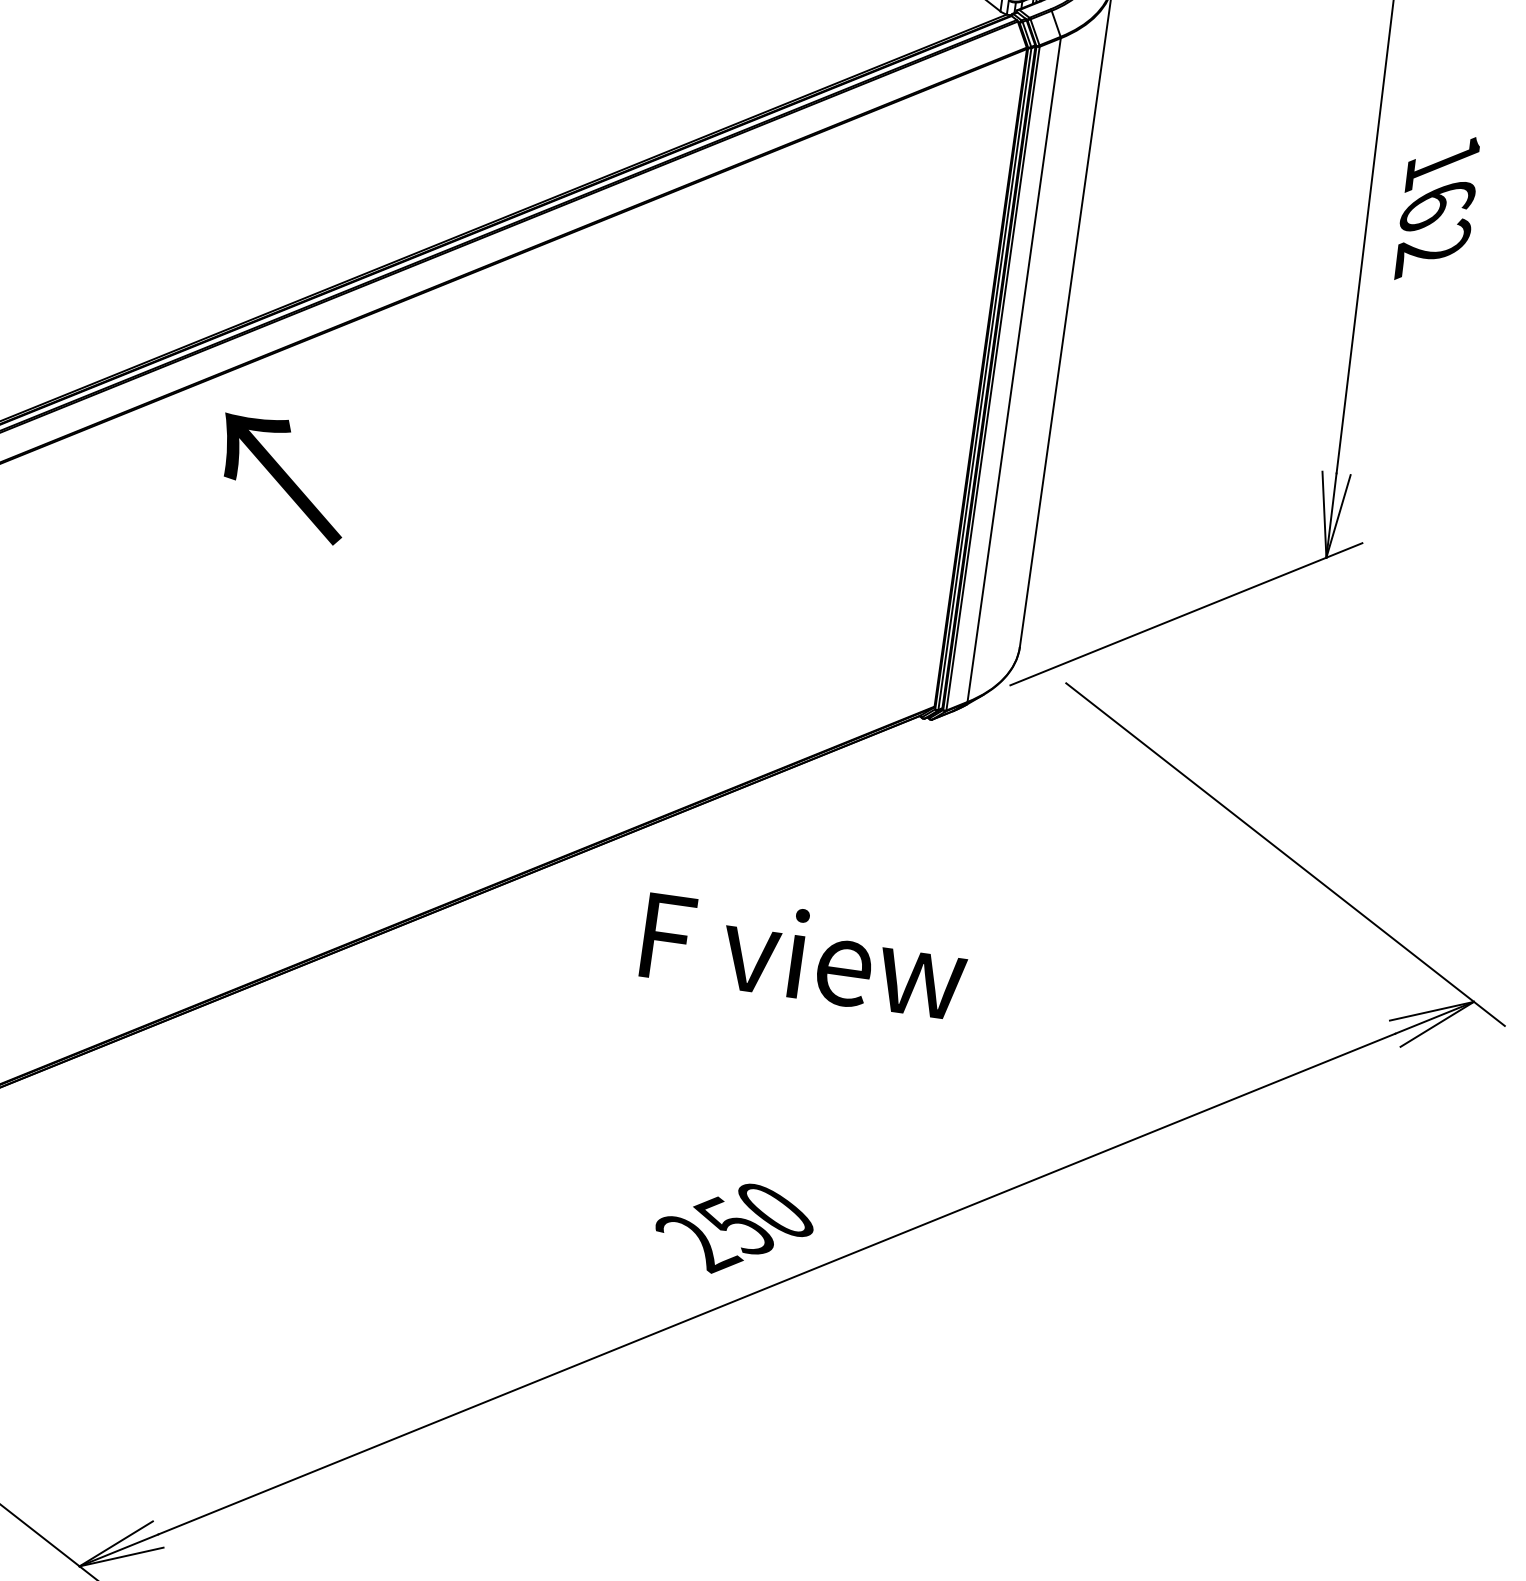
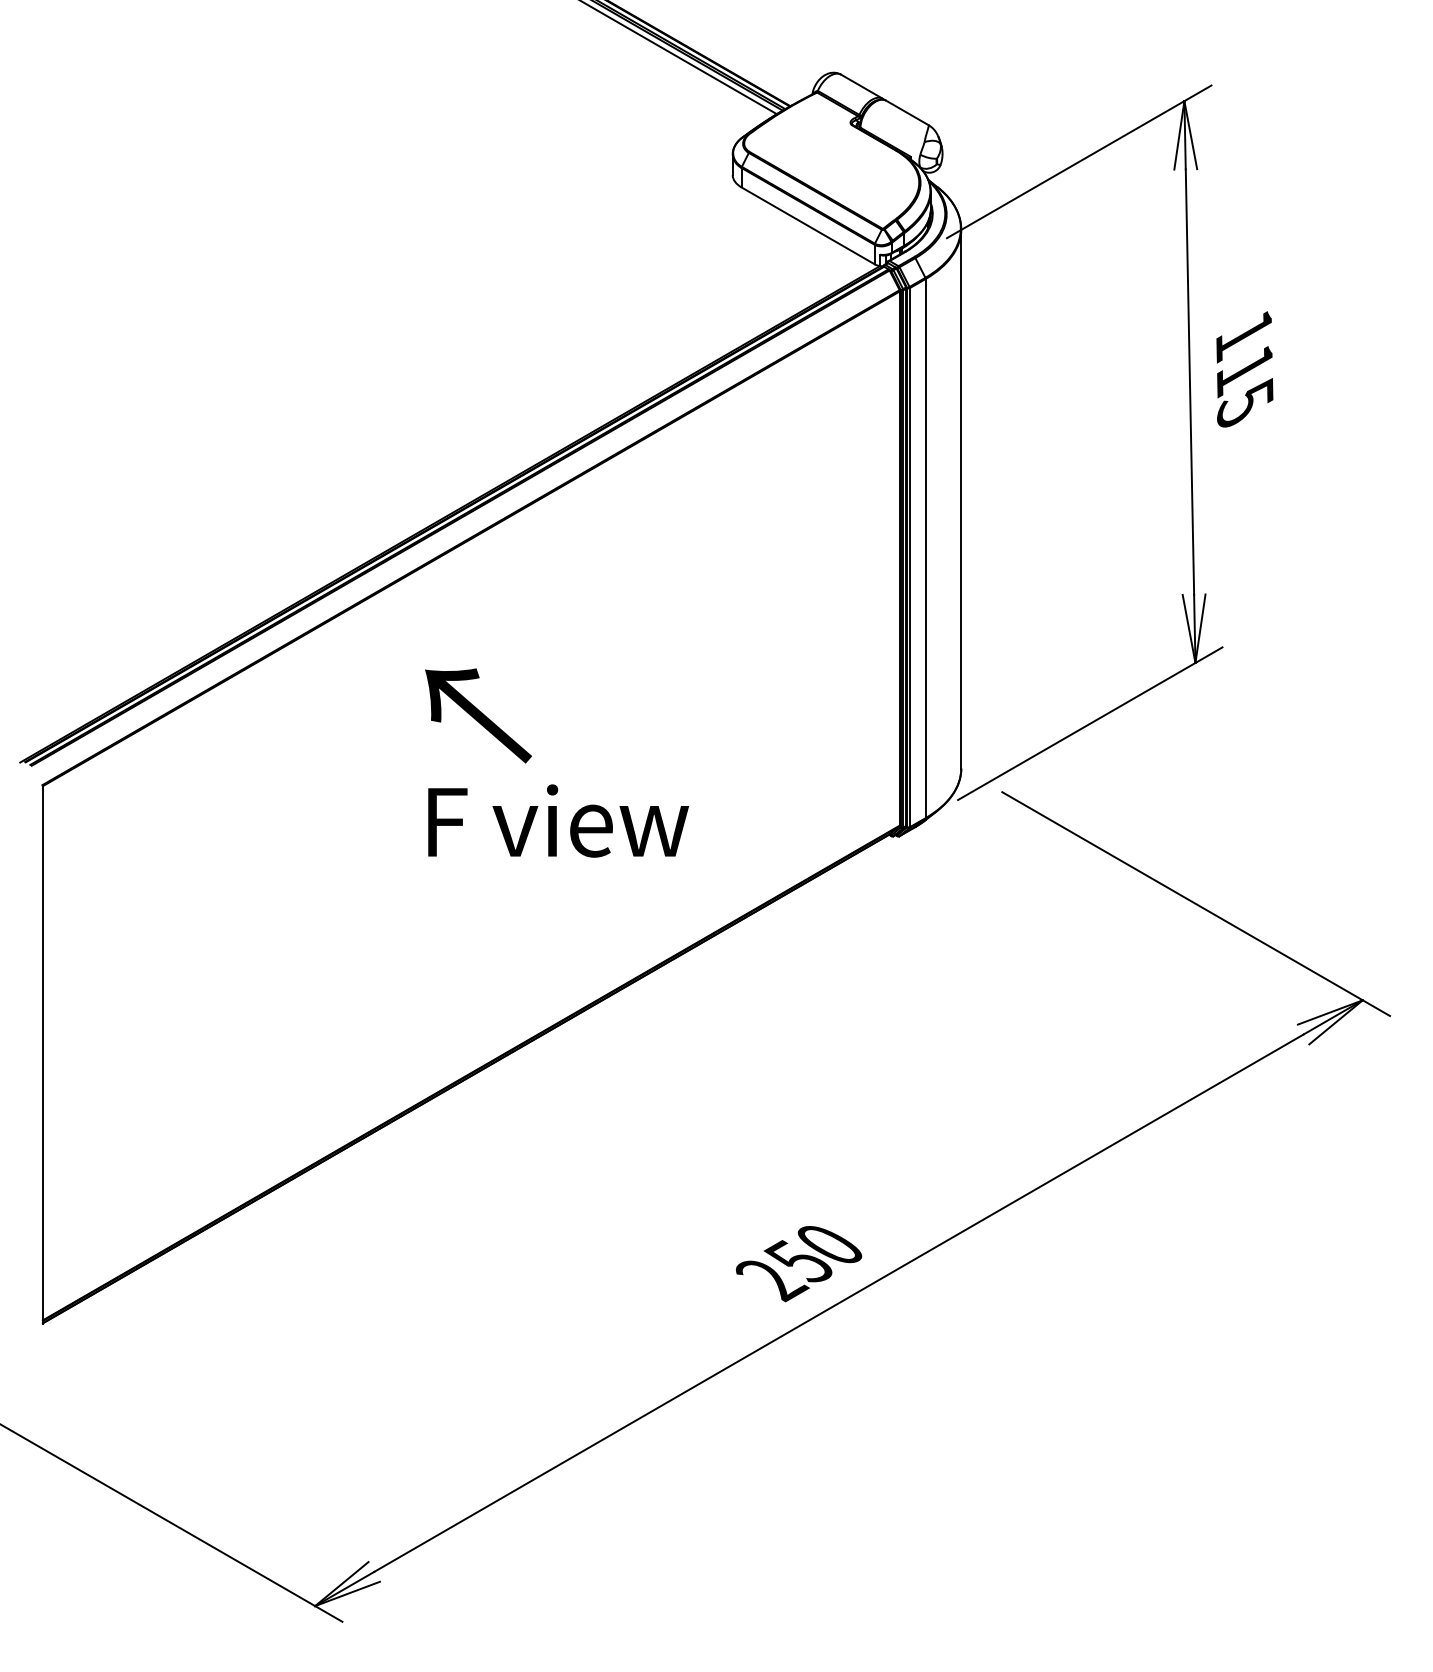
text: (1433, 230) -> (1244, 390), 162 -> 115
text: (283, 478) -> (478, 715), moved
text: (804, 954) -> (558, 820), moved

